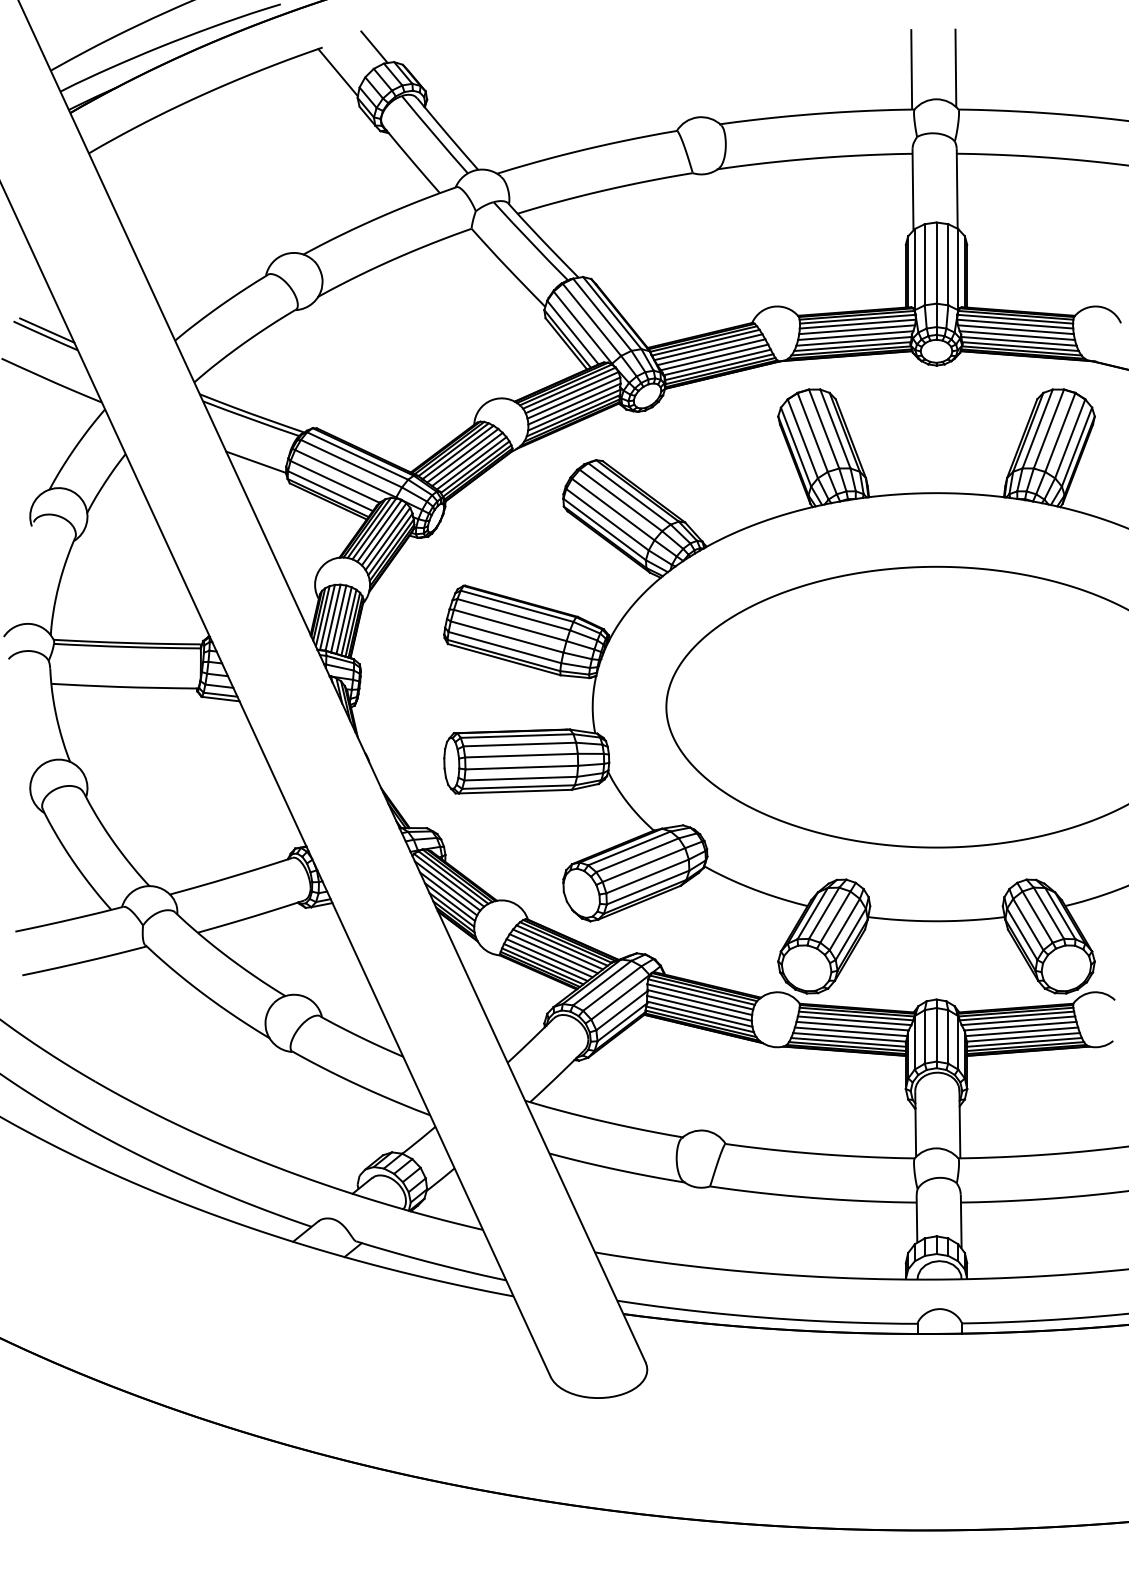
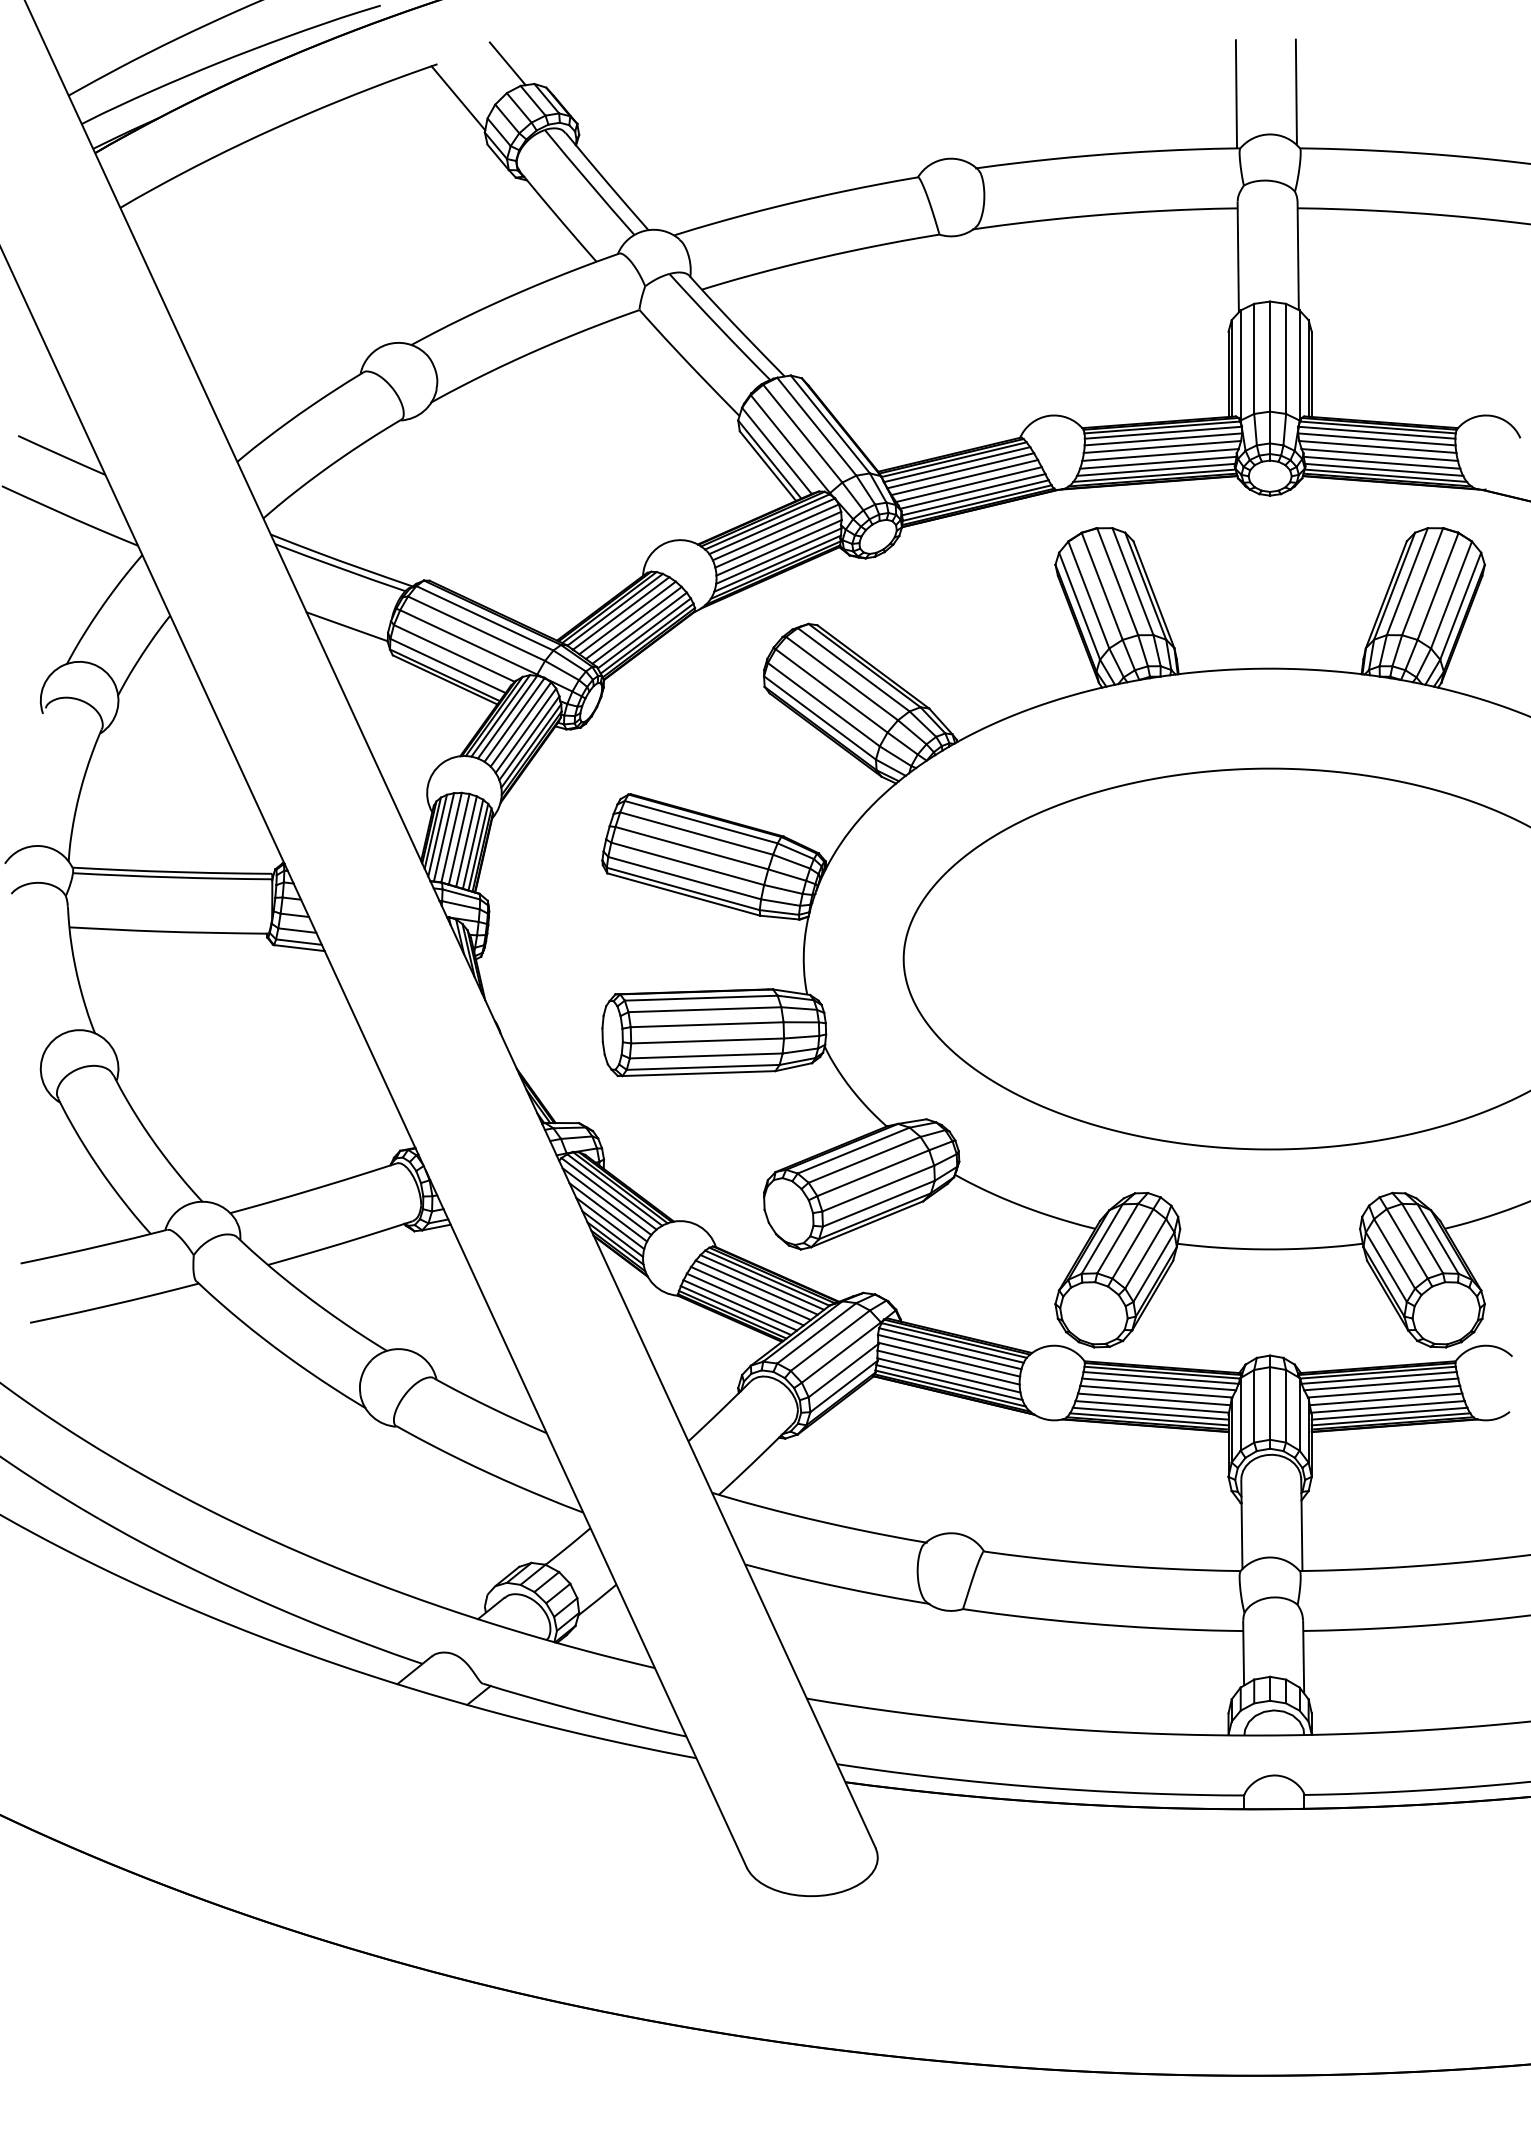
line: (46, 330) -> (63, 447), removed

